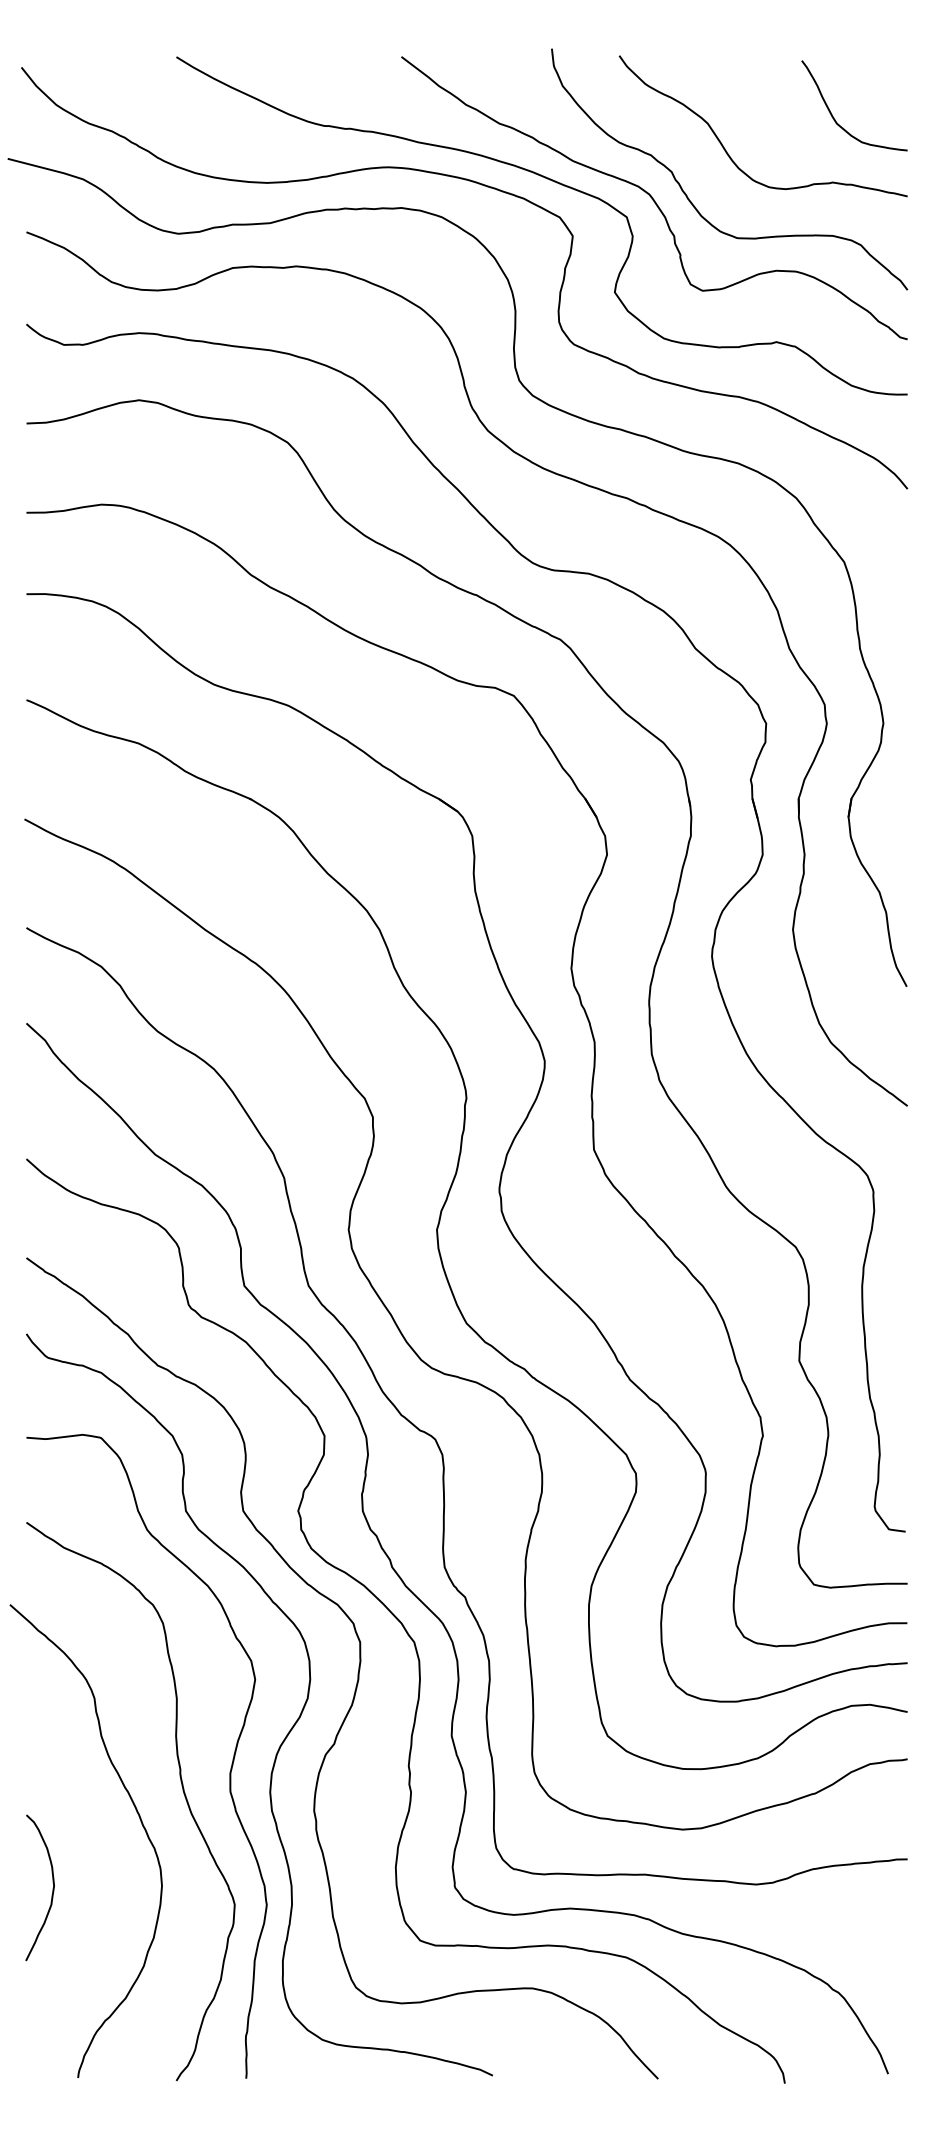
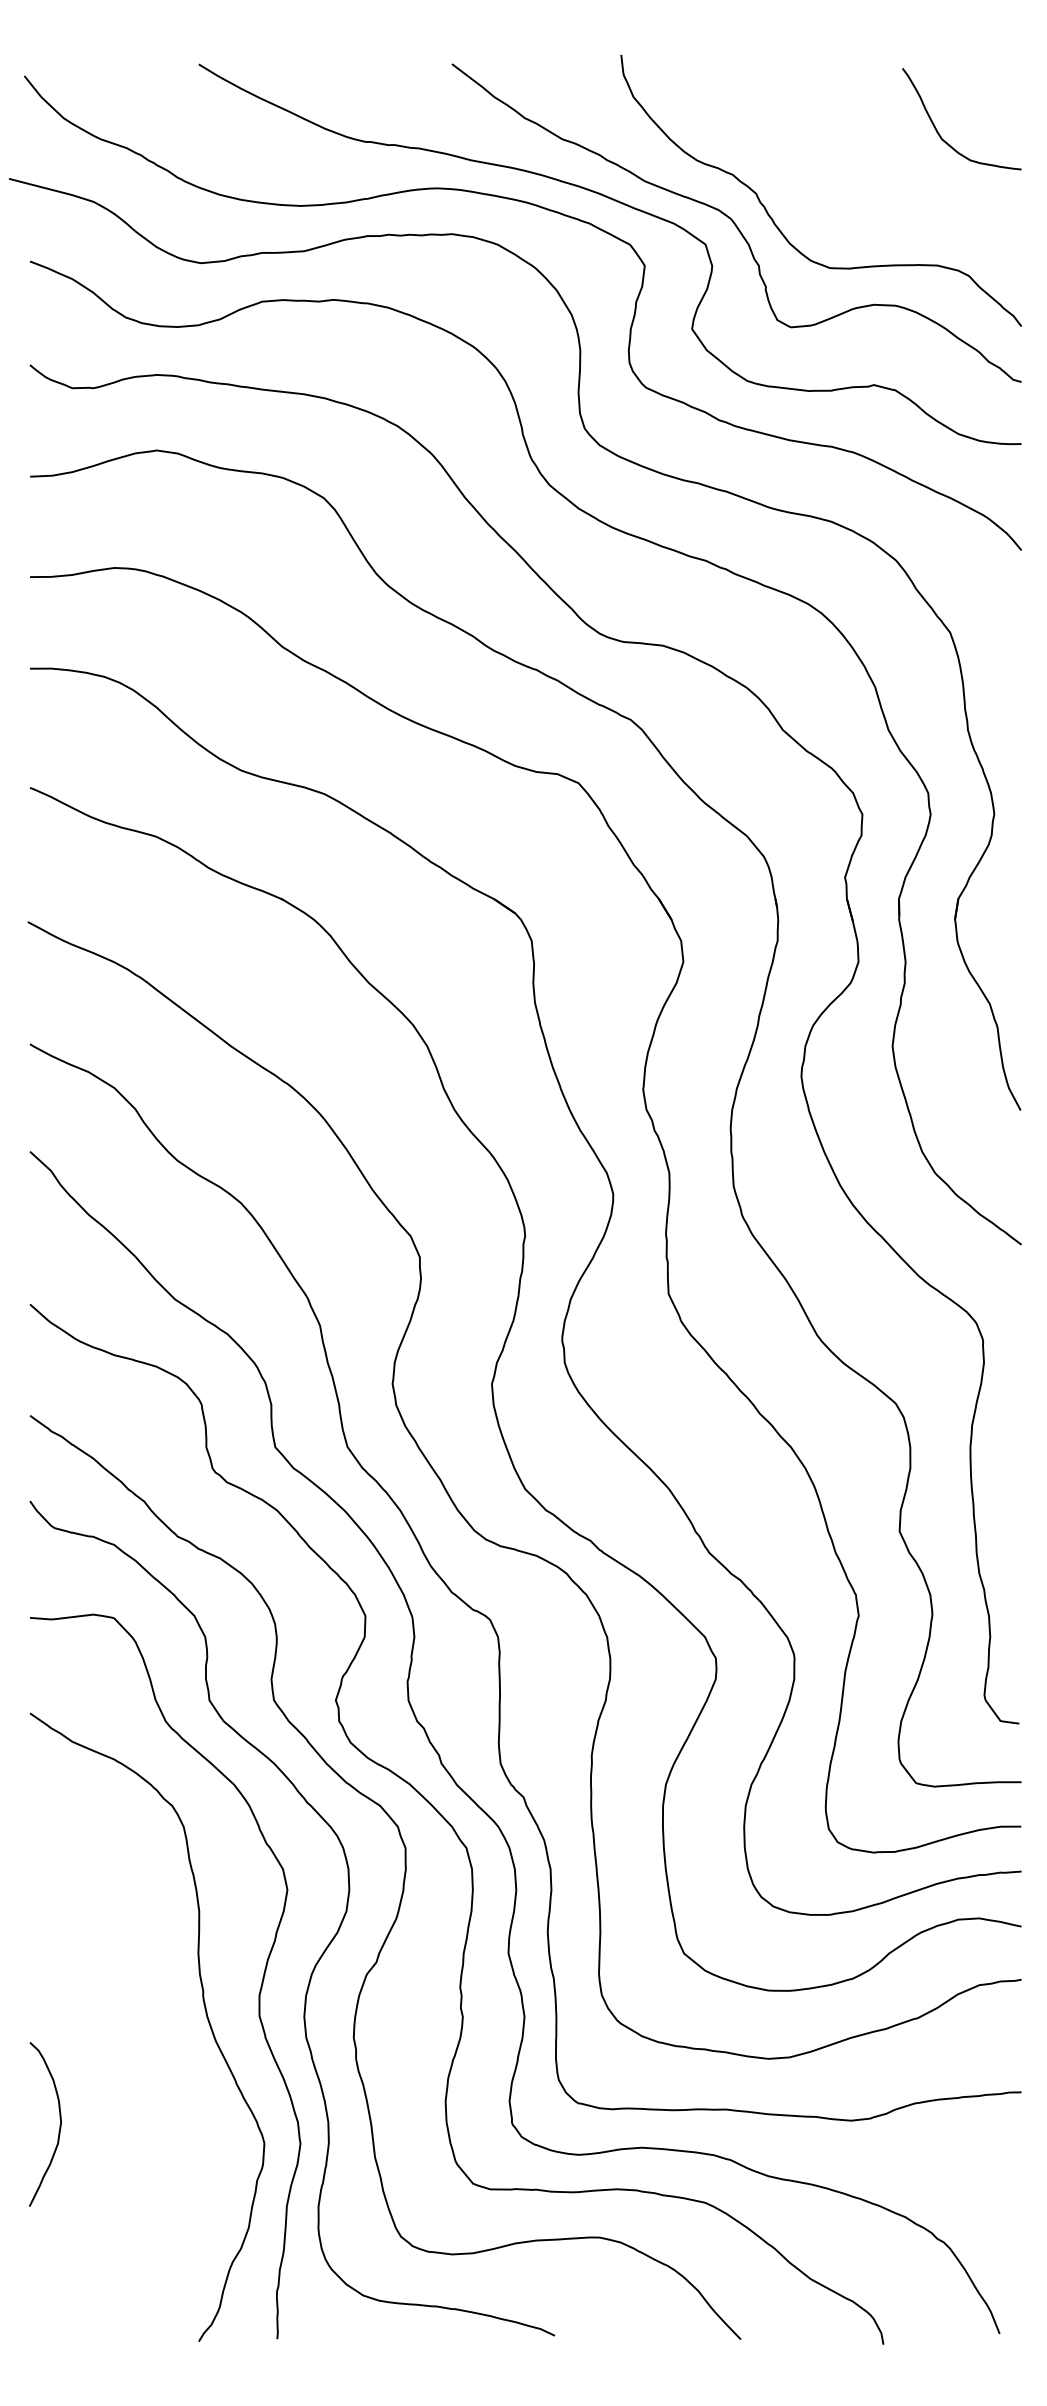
curve: (724, 146) -> (815, 165), removed
curve: (140, 1822) -> (158, 2050), removed

